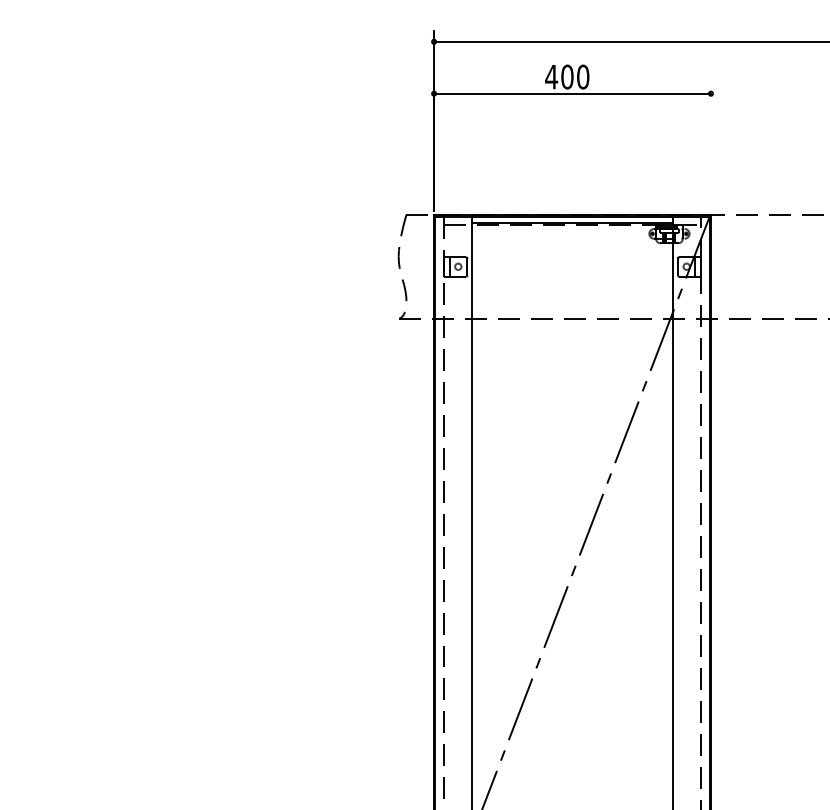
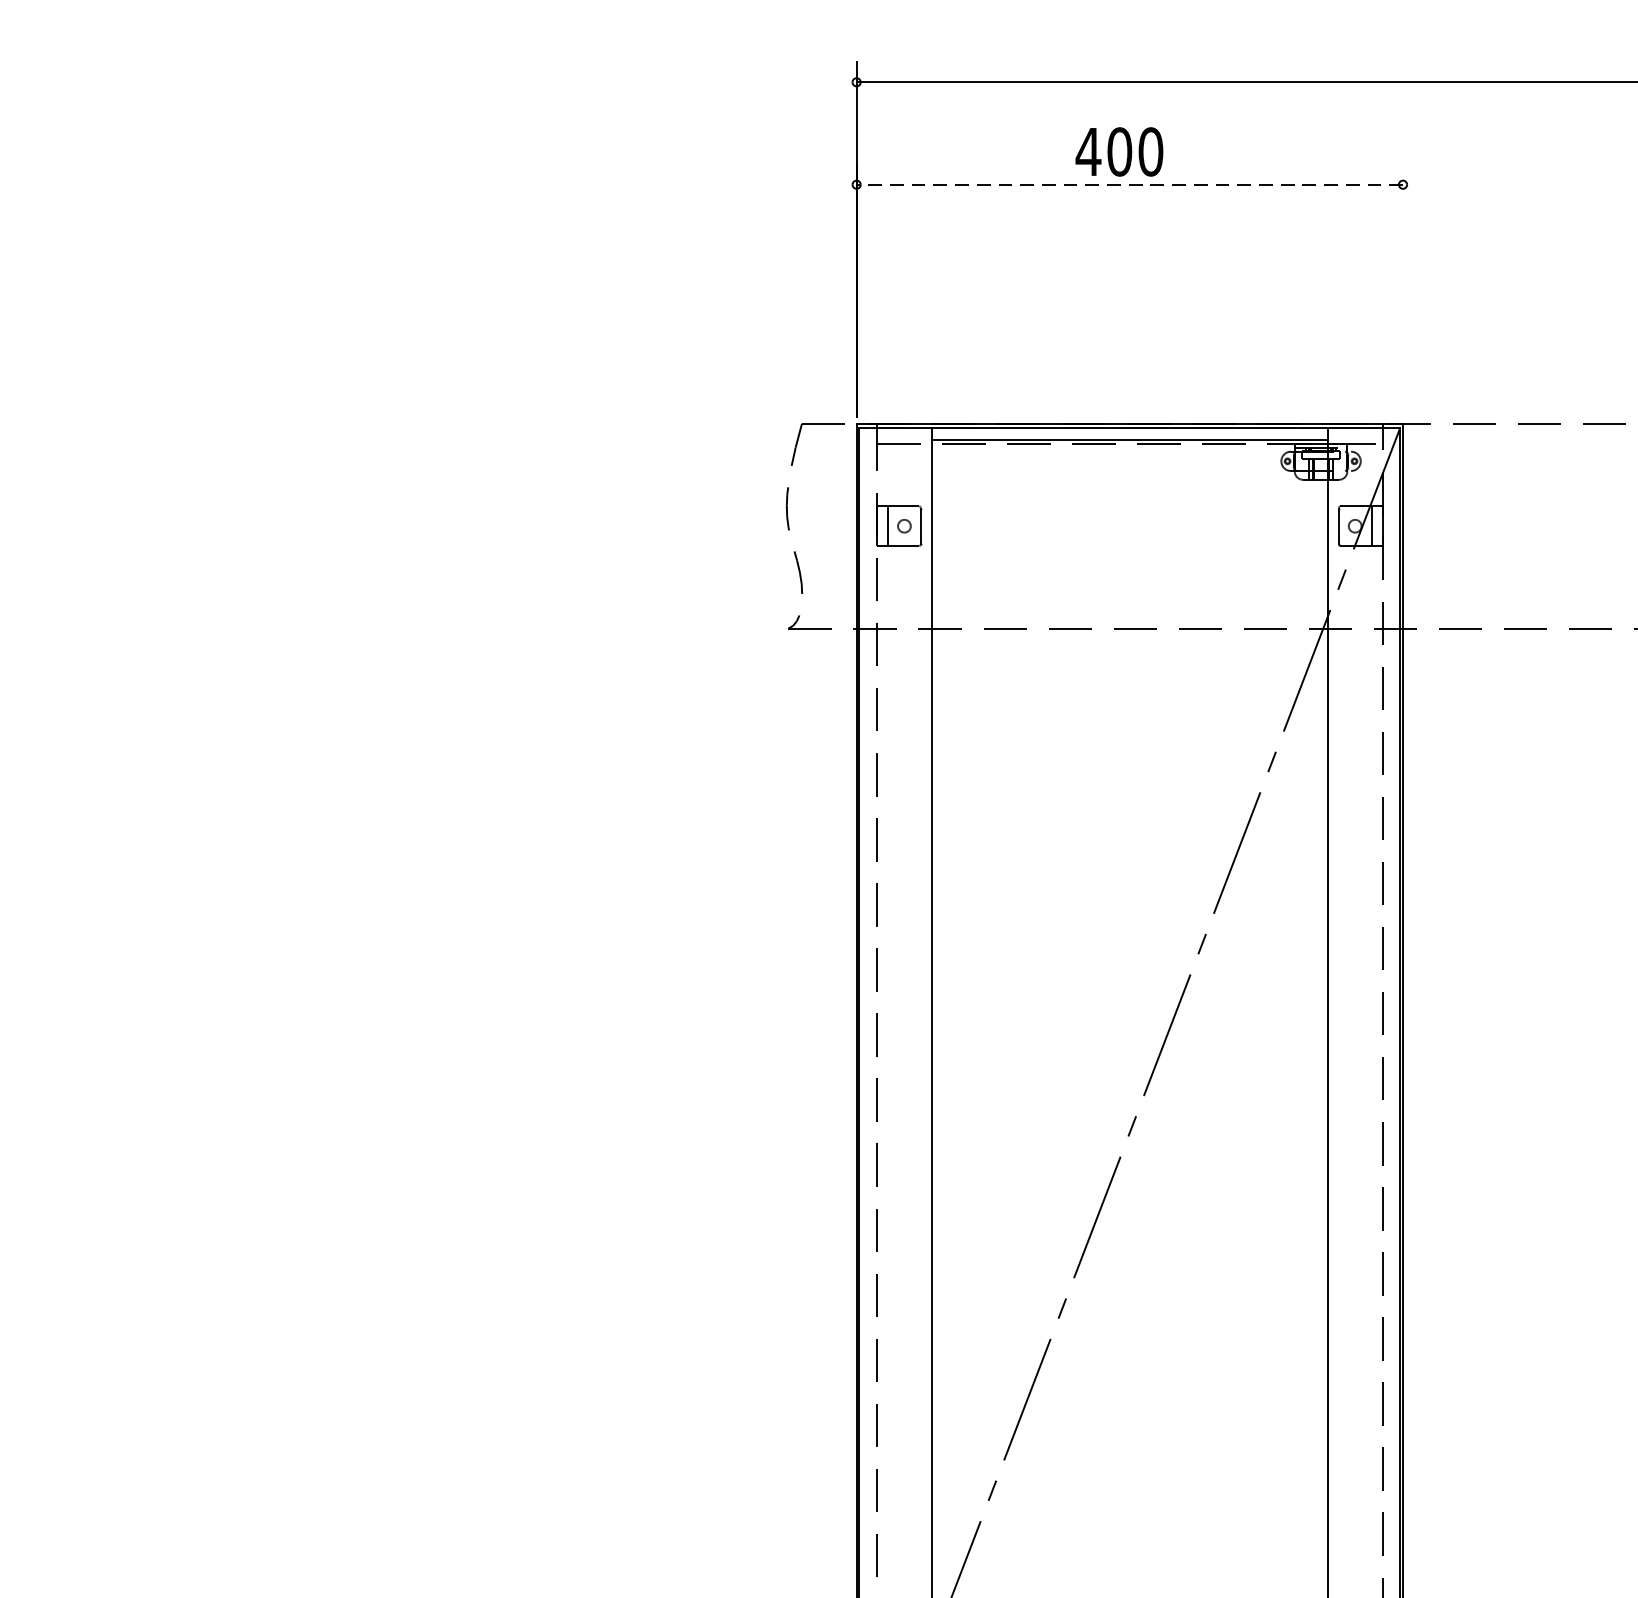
line: (572, 93) -> (1129, 184), solid -> dashed

